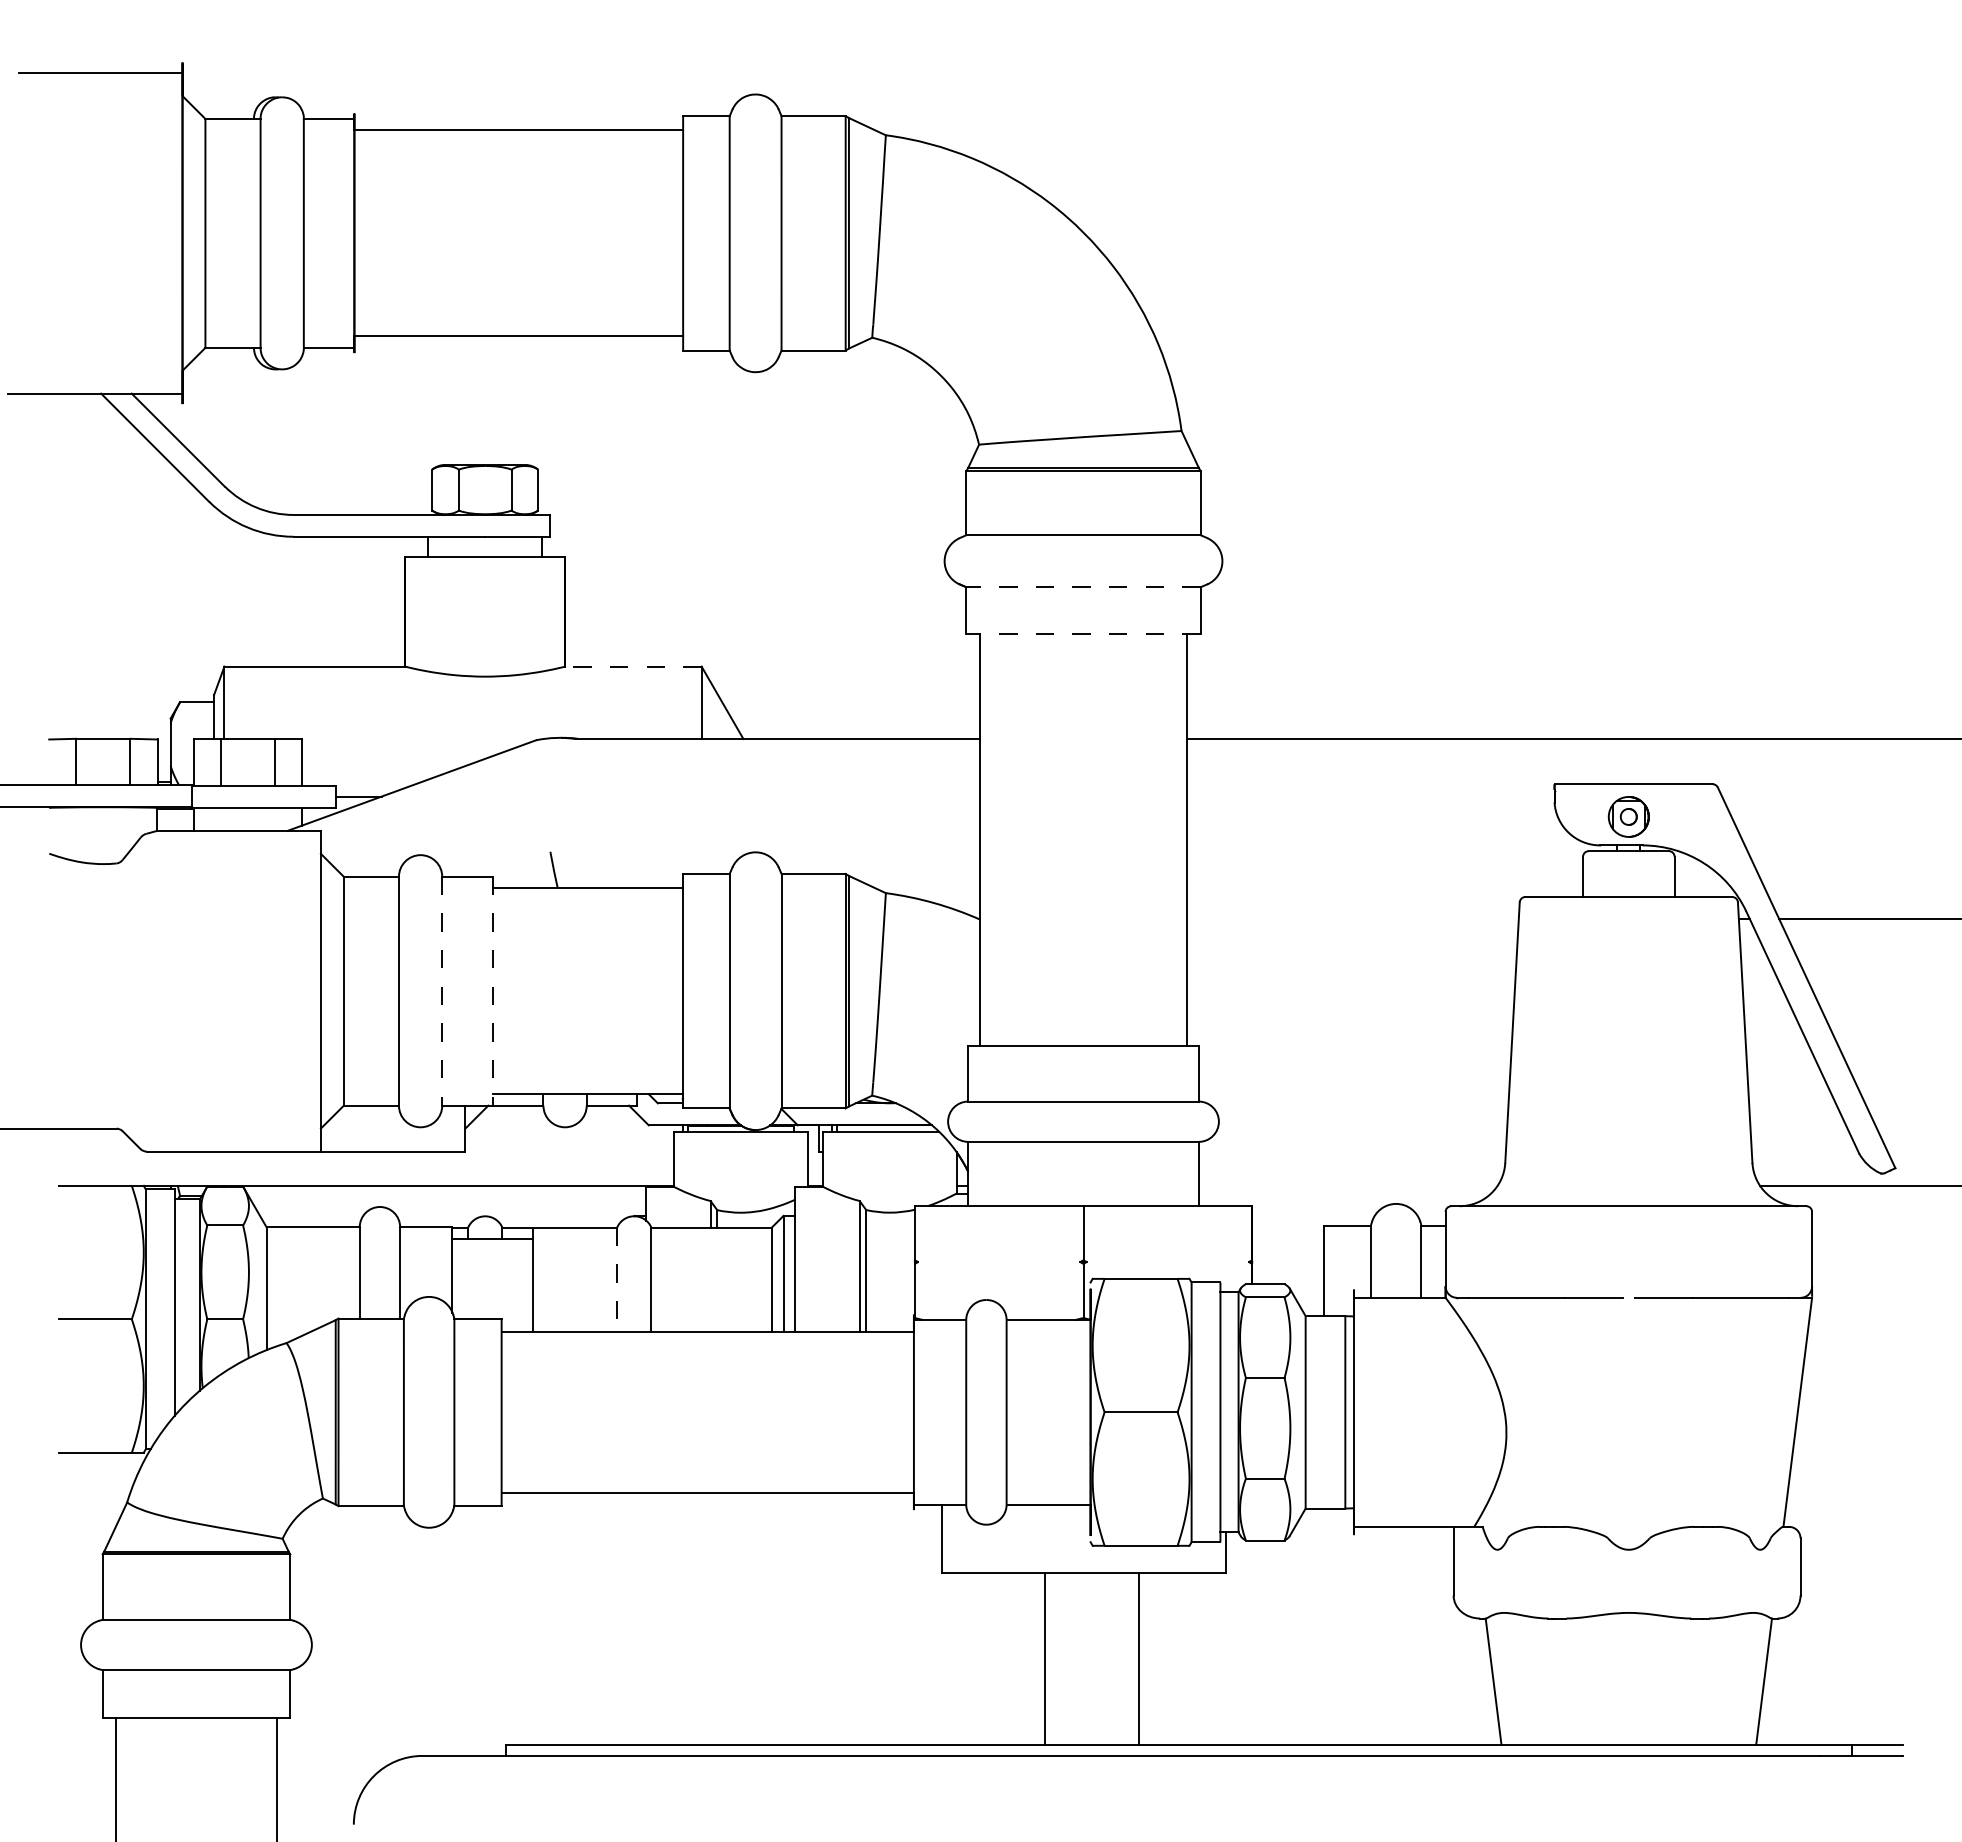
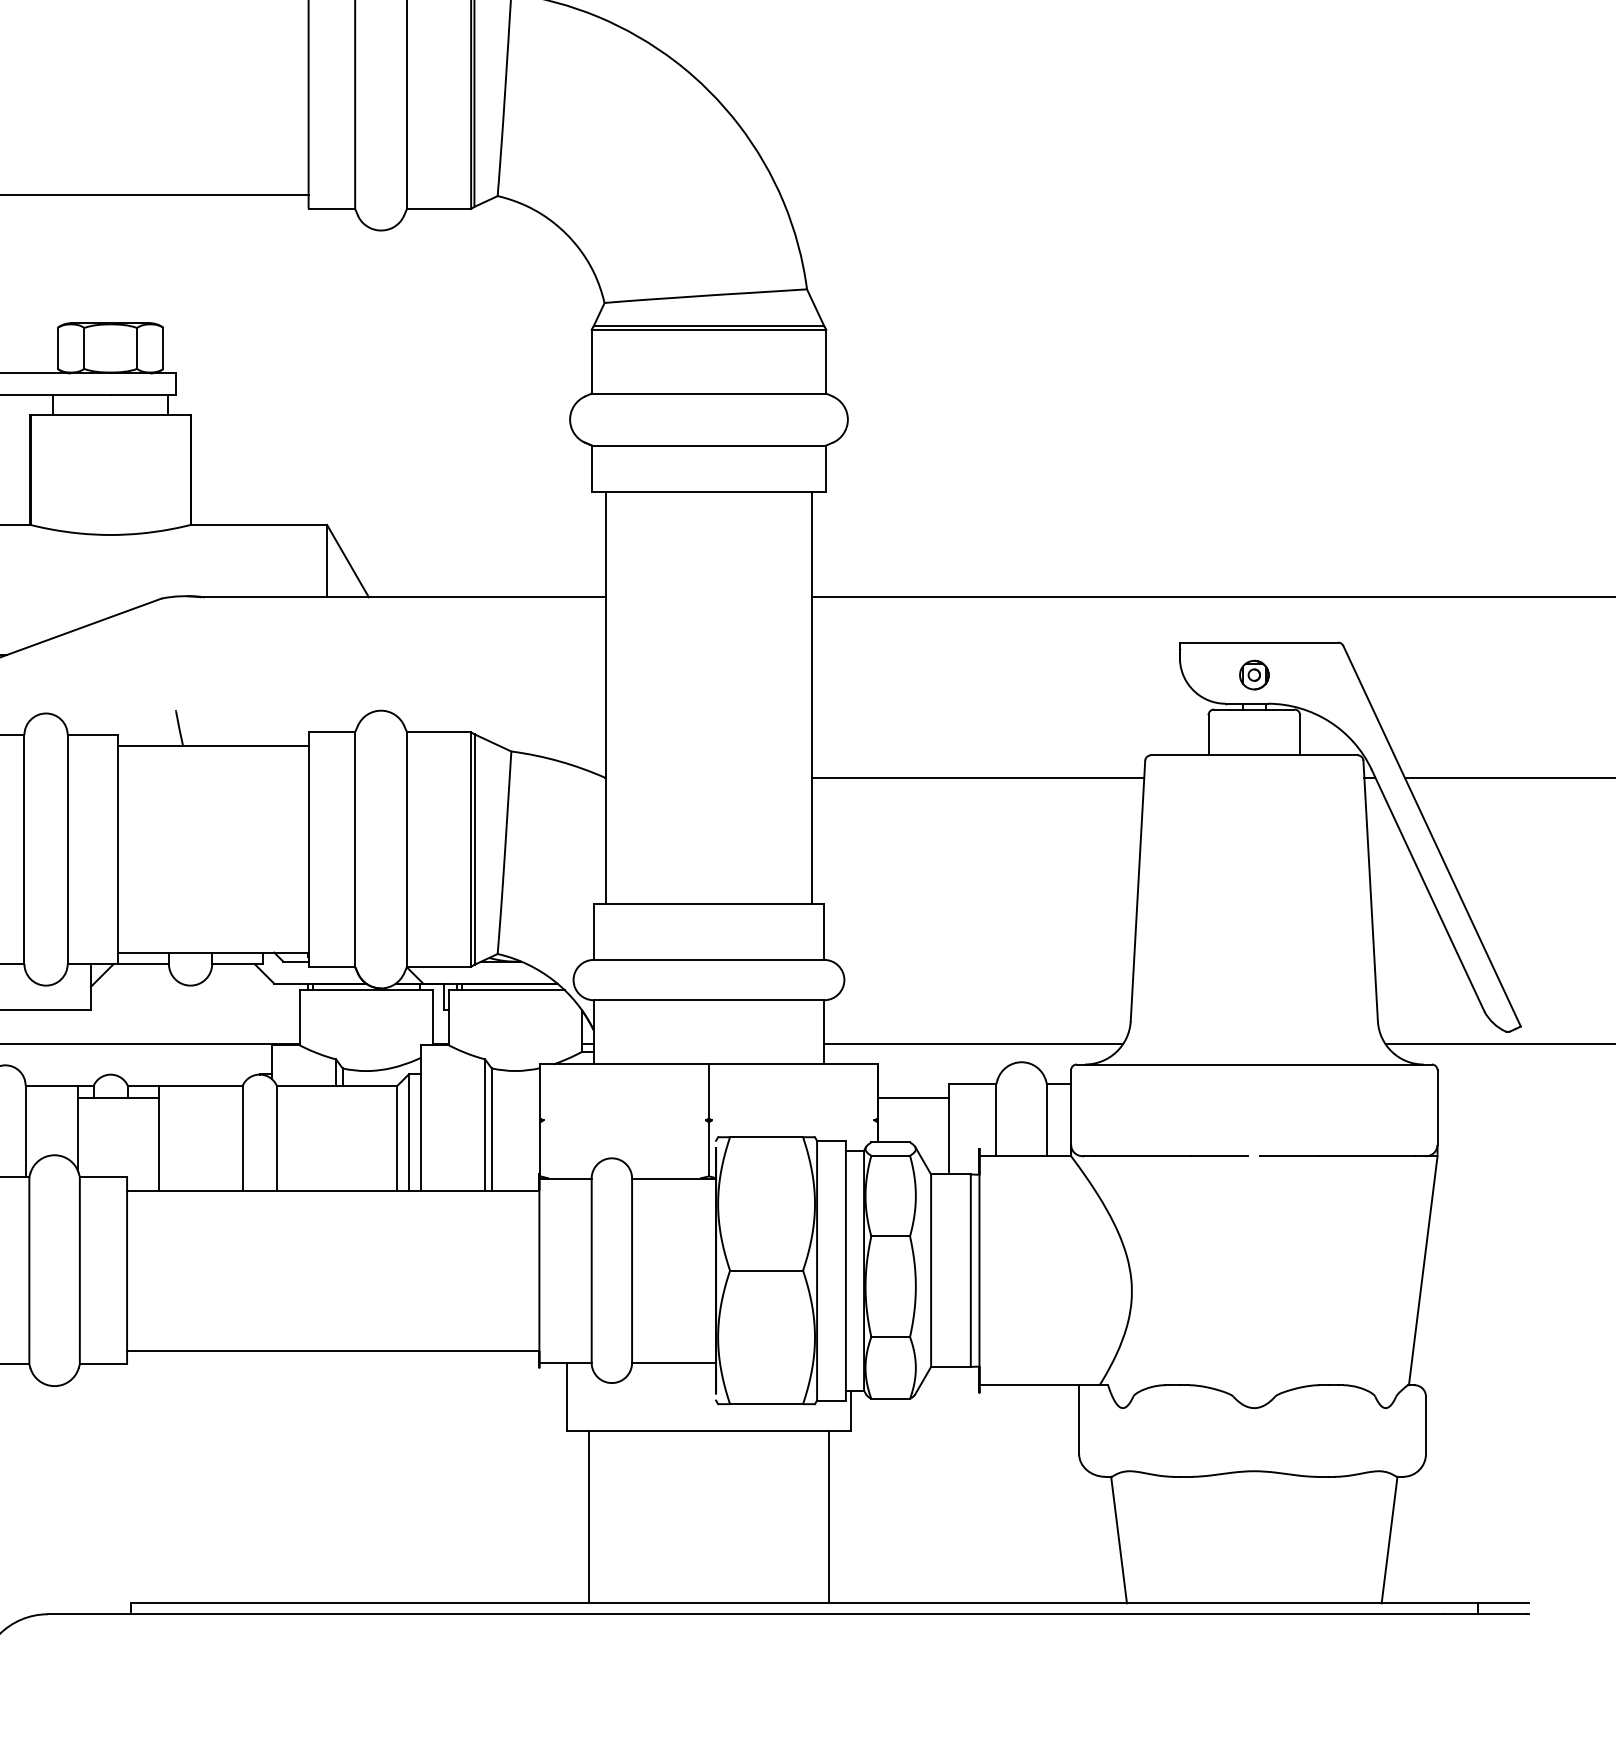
line: (1083, 587) -> (708, 445), dashed -> solid
line: (1083, 633) -> (708, 491), dashed -> solid
line: (633, 666) -> (258, 524), dashed -> solid
part: (1628, 816) -> (1253, 674), size x0.71
line: (1352, 919) -> (977, 777), added
line: (442, 991) -> (67, 849), dashed -> solid
line: (492, 991) -> (117, 849), dashed -> solid
line: (1347, 1185) -> (972, 1043), added
line: (1287, 1239) -> (912, 1097), added
line: (617, 1280) -> (242, 1138), dashed -> solid
line: (1045, 1658) -> (588, 1516), moved
line: (1138, 1658) -> (828, 1516), moved

